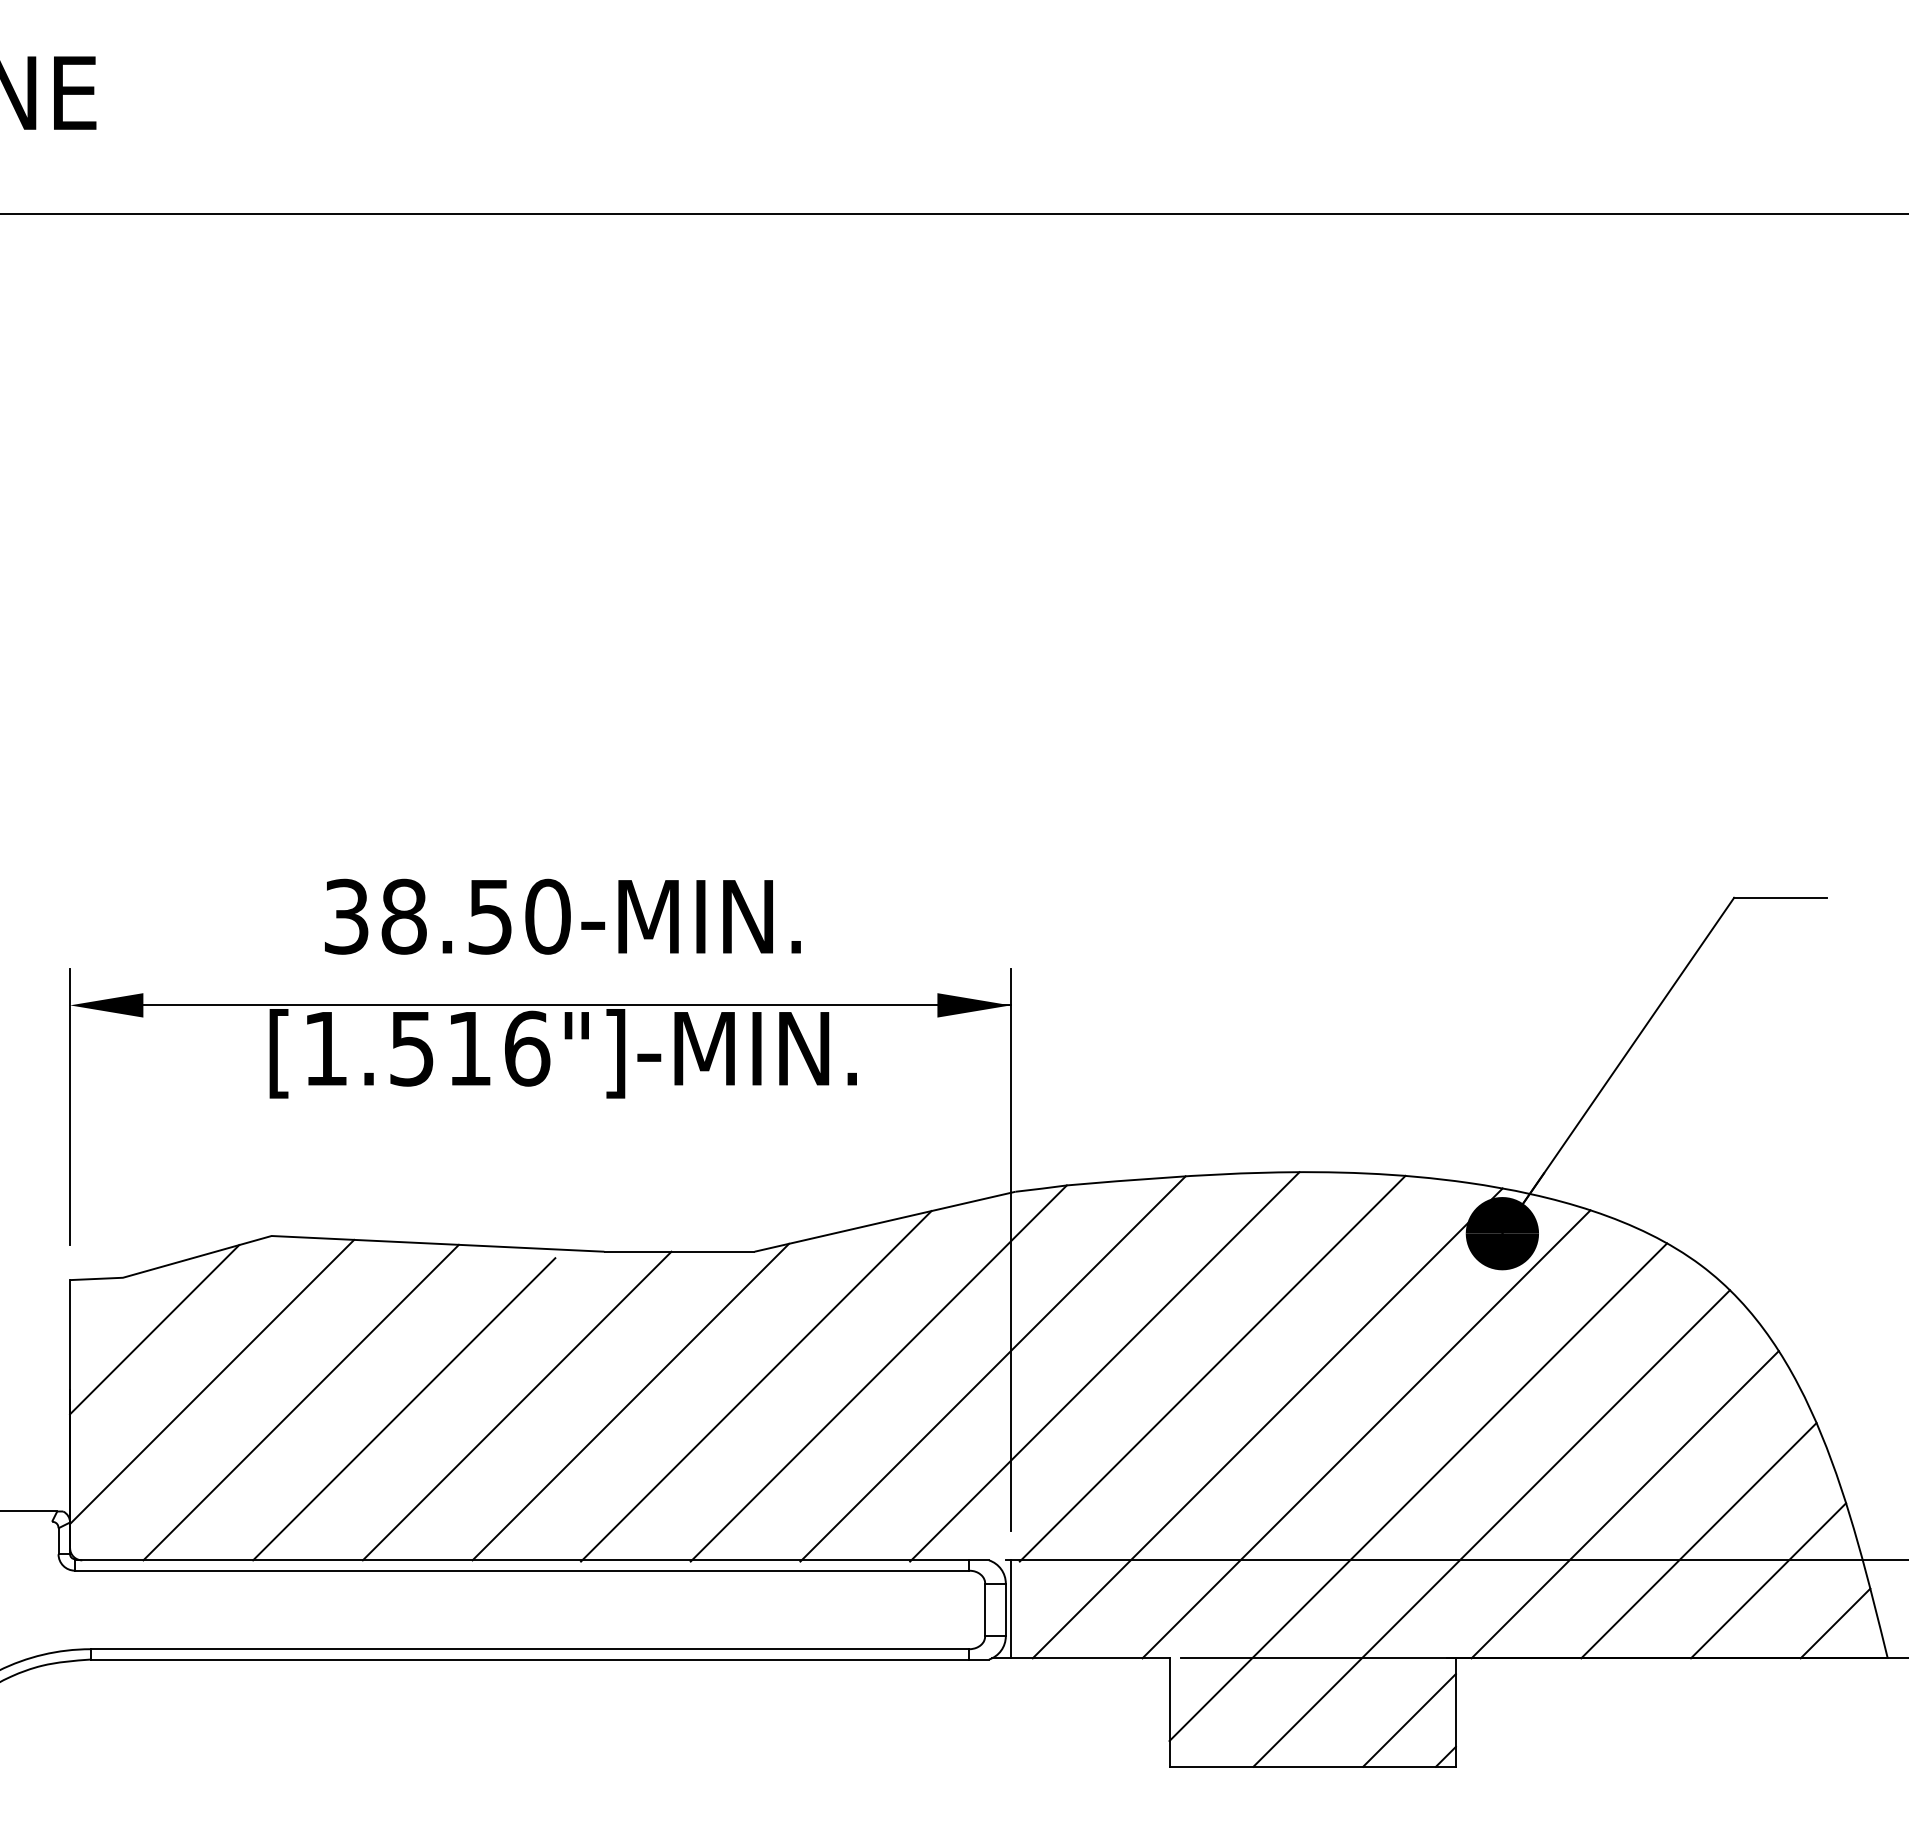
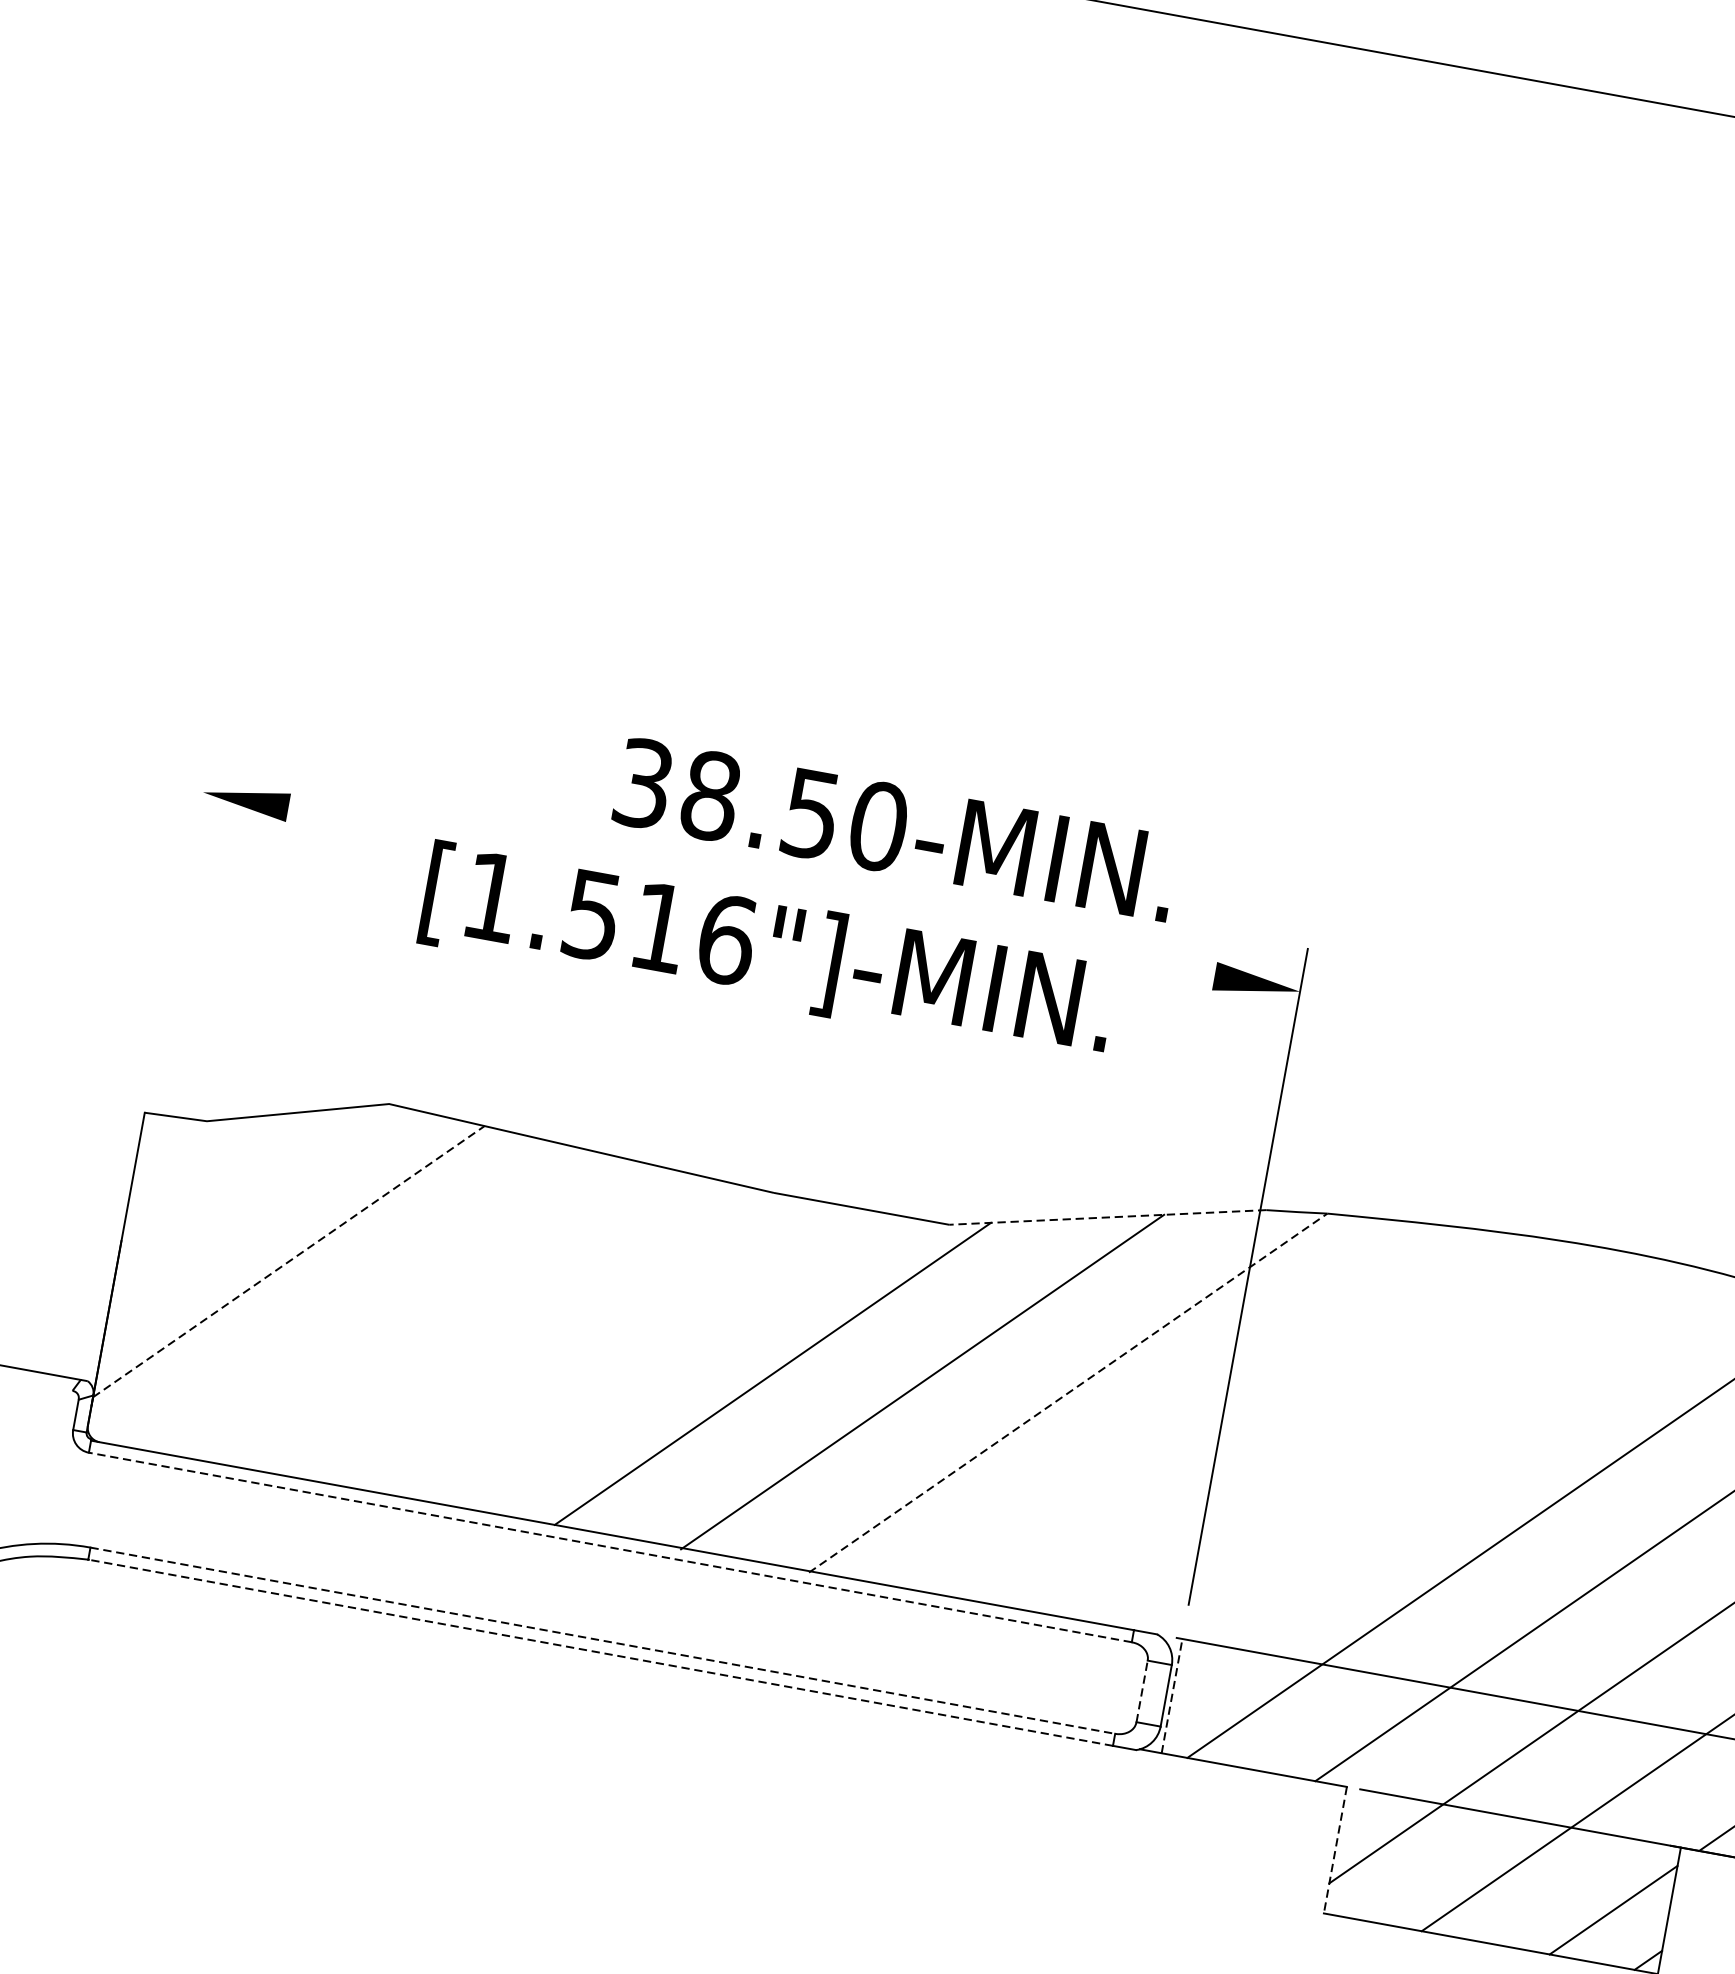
text: (562, 916) -> (895, 829), moved
line: (562, 1005) -> (777, 896), removed
line: (70, 1106) -> (182, 910), removed
line: (885, 1221) -> (1108, 1217), solid -> dashed
line: (154, 1329) -> (232, 1188), removed
line: (1104, 1366) -> (1332, 1432), removed
line: (992, 1368) -> (1201, 1411), removed
line: (1212, 1368) -> (1458, 1457), removed
line: (878, 1373) -> (1067, 1393), solid -> dashed
line: (212, 1381) -> (289, 1261), solid -> dashed
line: (300, 1402) -> (387, 1304), removed
line: (516, 1405) -> (638, 1353), removed
line: (404, 1409) -> (507, 1334), removed
line: (521, 1570) -> (609, 1547), solid -> dashed
line: (985, 1609) -> (1142, 1690), solid -> dashed
line: (1010, 1609) -> (1171, 1696), solid -> dashed
line: (530, 1649) -> (603, 1641), solid -> dashed
line: (529, 1659) -> (600, 1652), solid -> dashed
line: (1169, 1713) -> (1335, 1851), solid -> dashed

